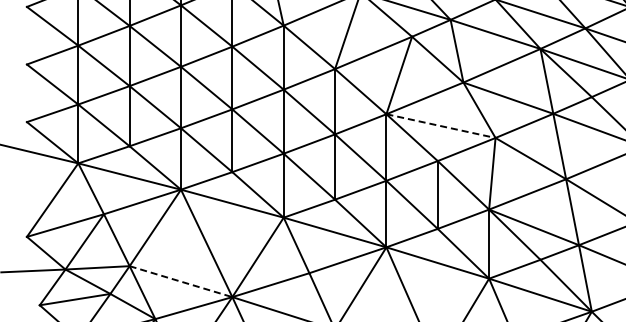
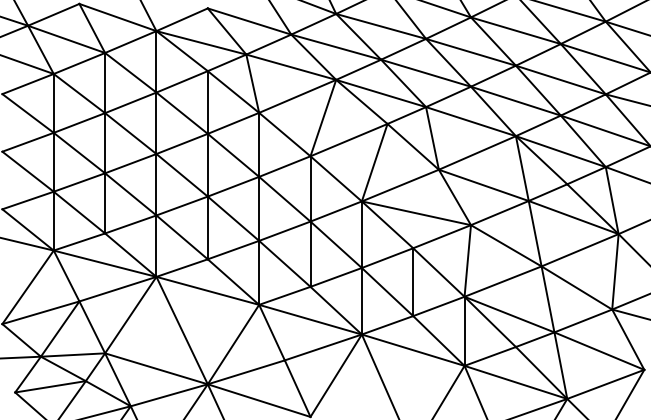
line: (441, 126) -> (416, 213), dashed -> solid
line: (181, 281) -> (156, 368), dashed -> solid

